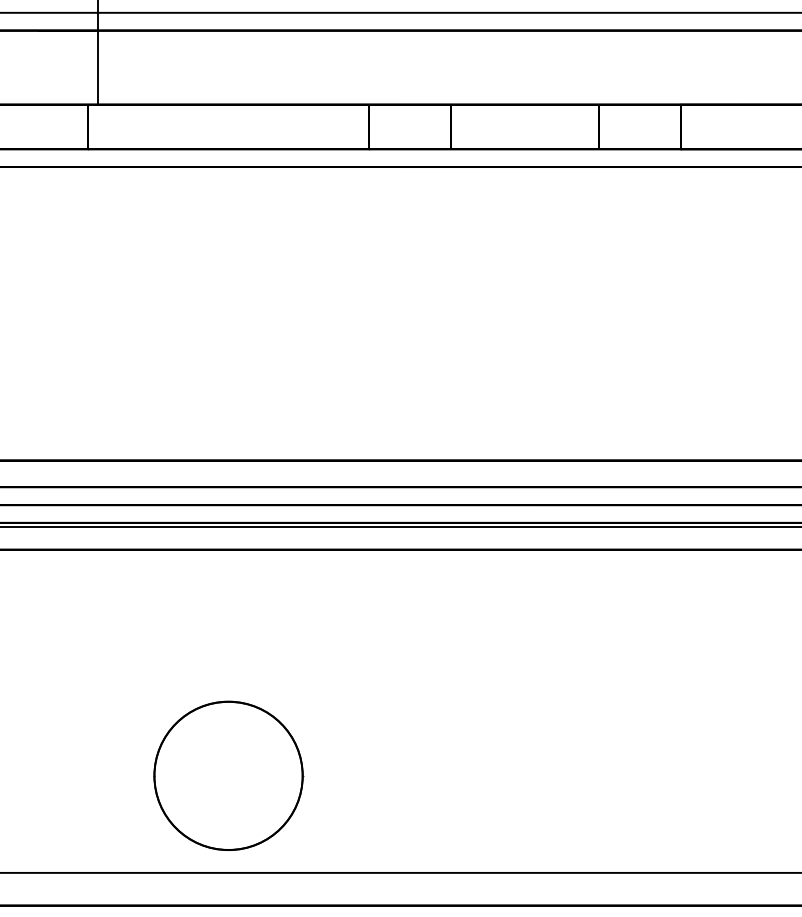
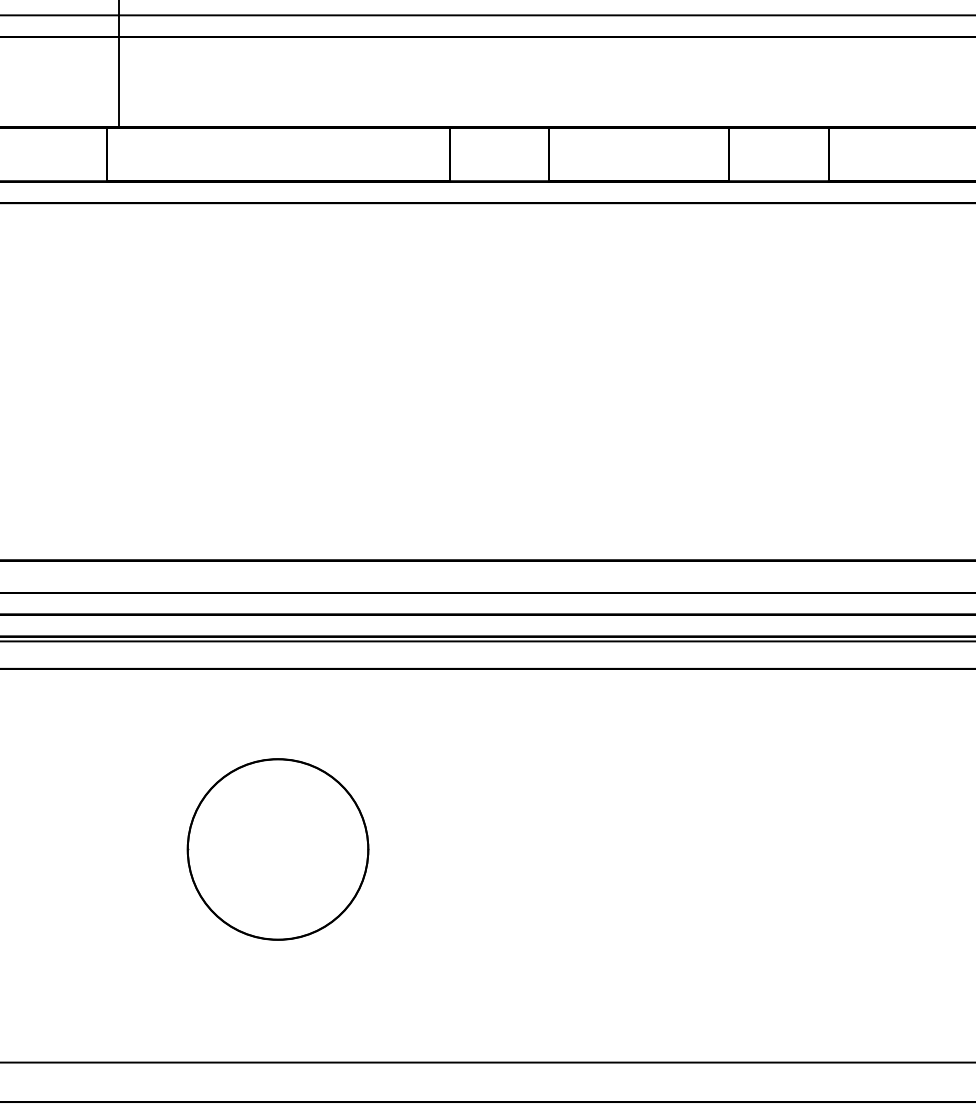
part: (228, 775) -> (277, 849), moved

